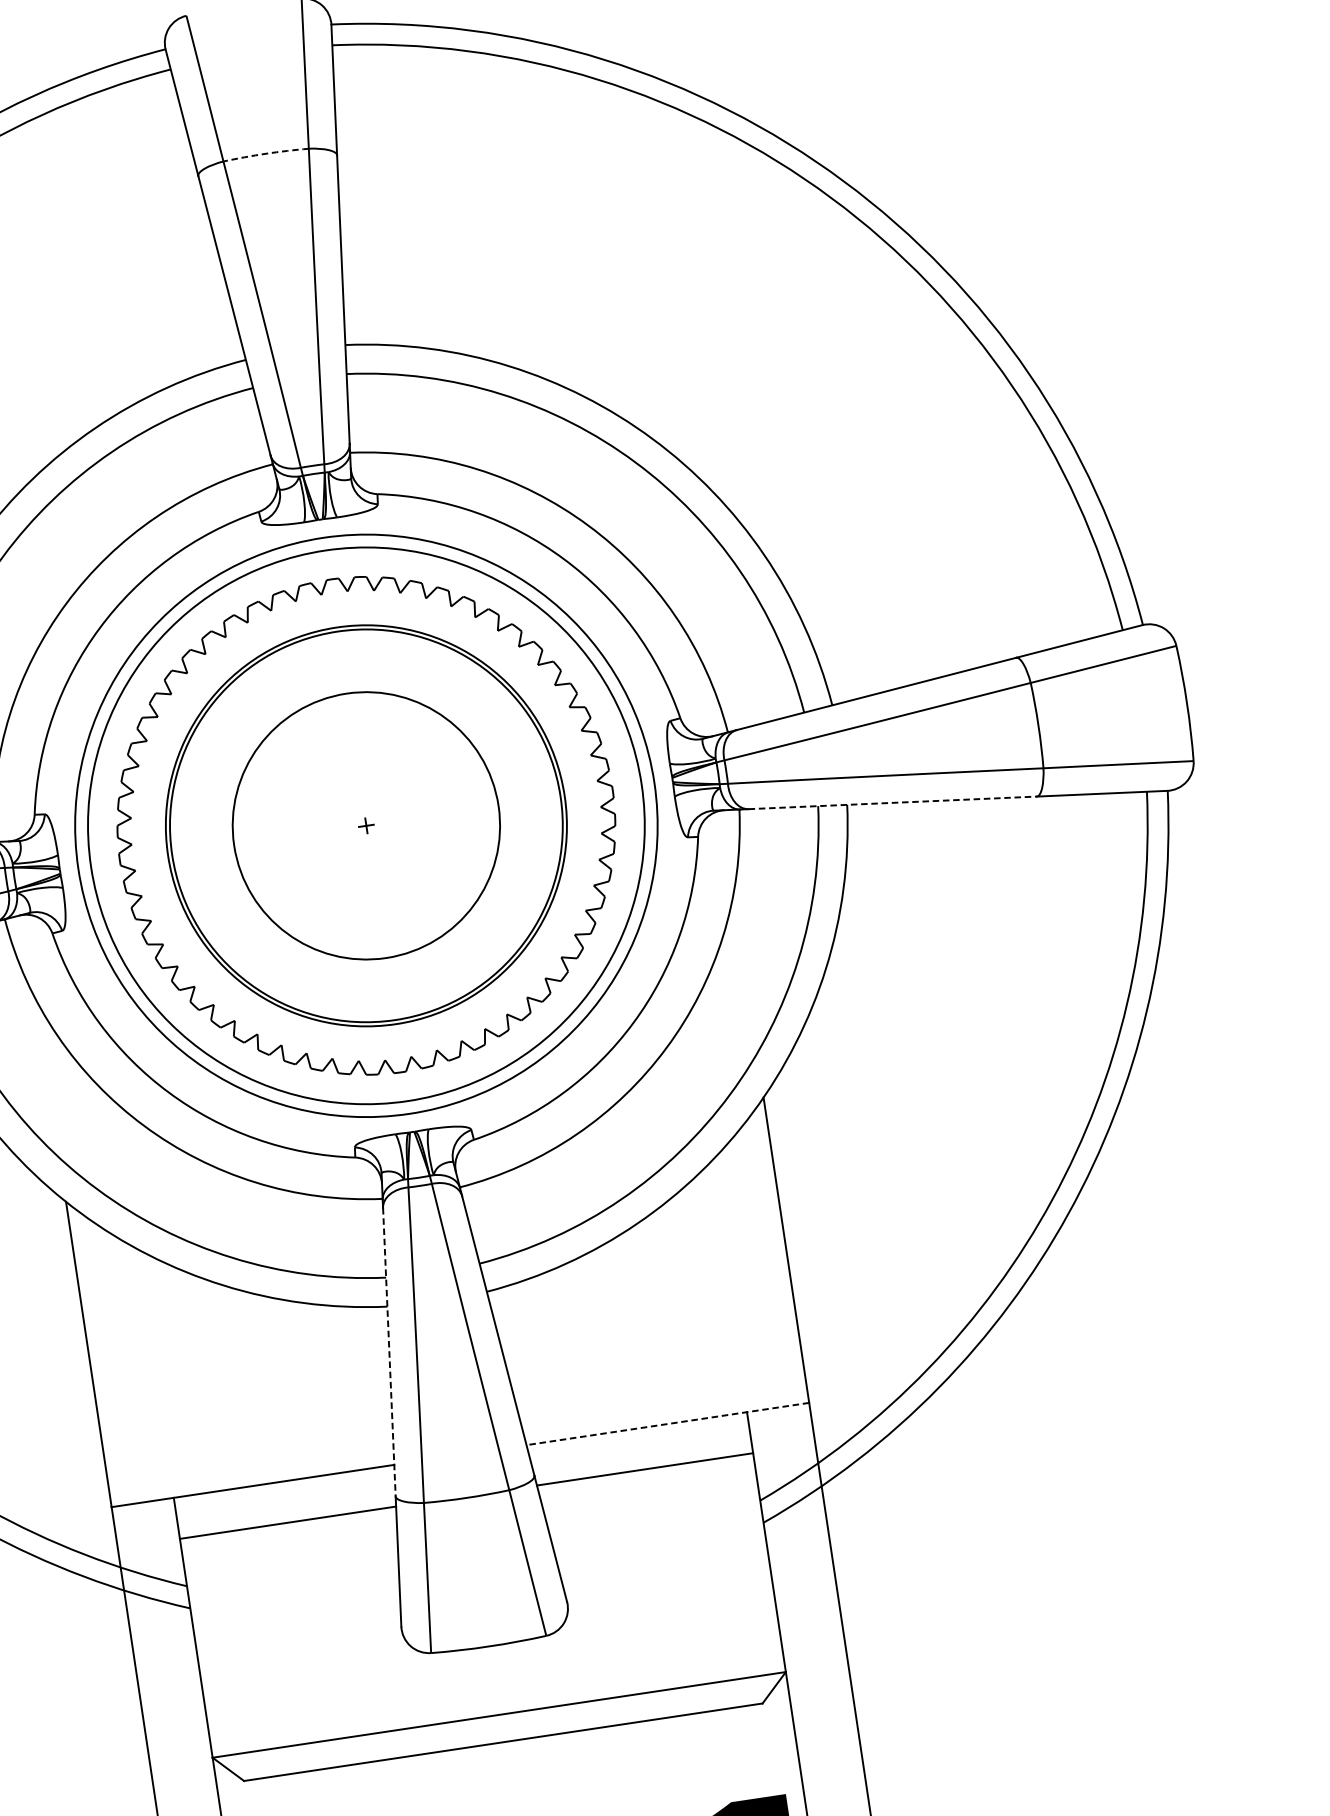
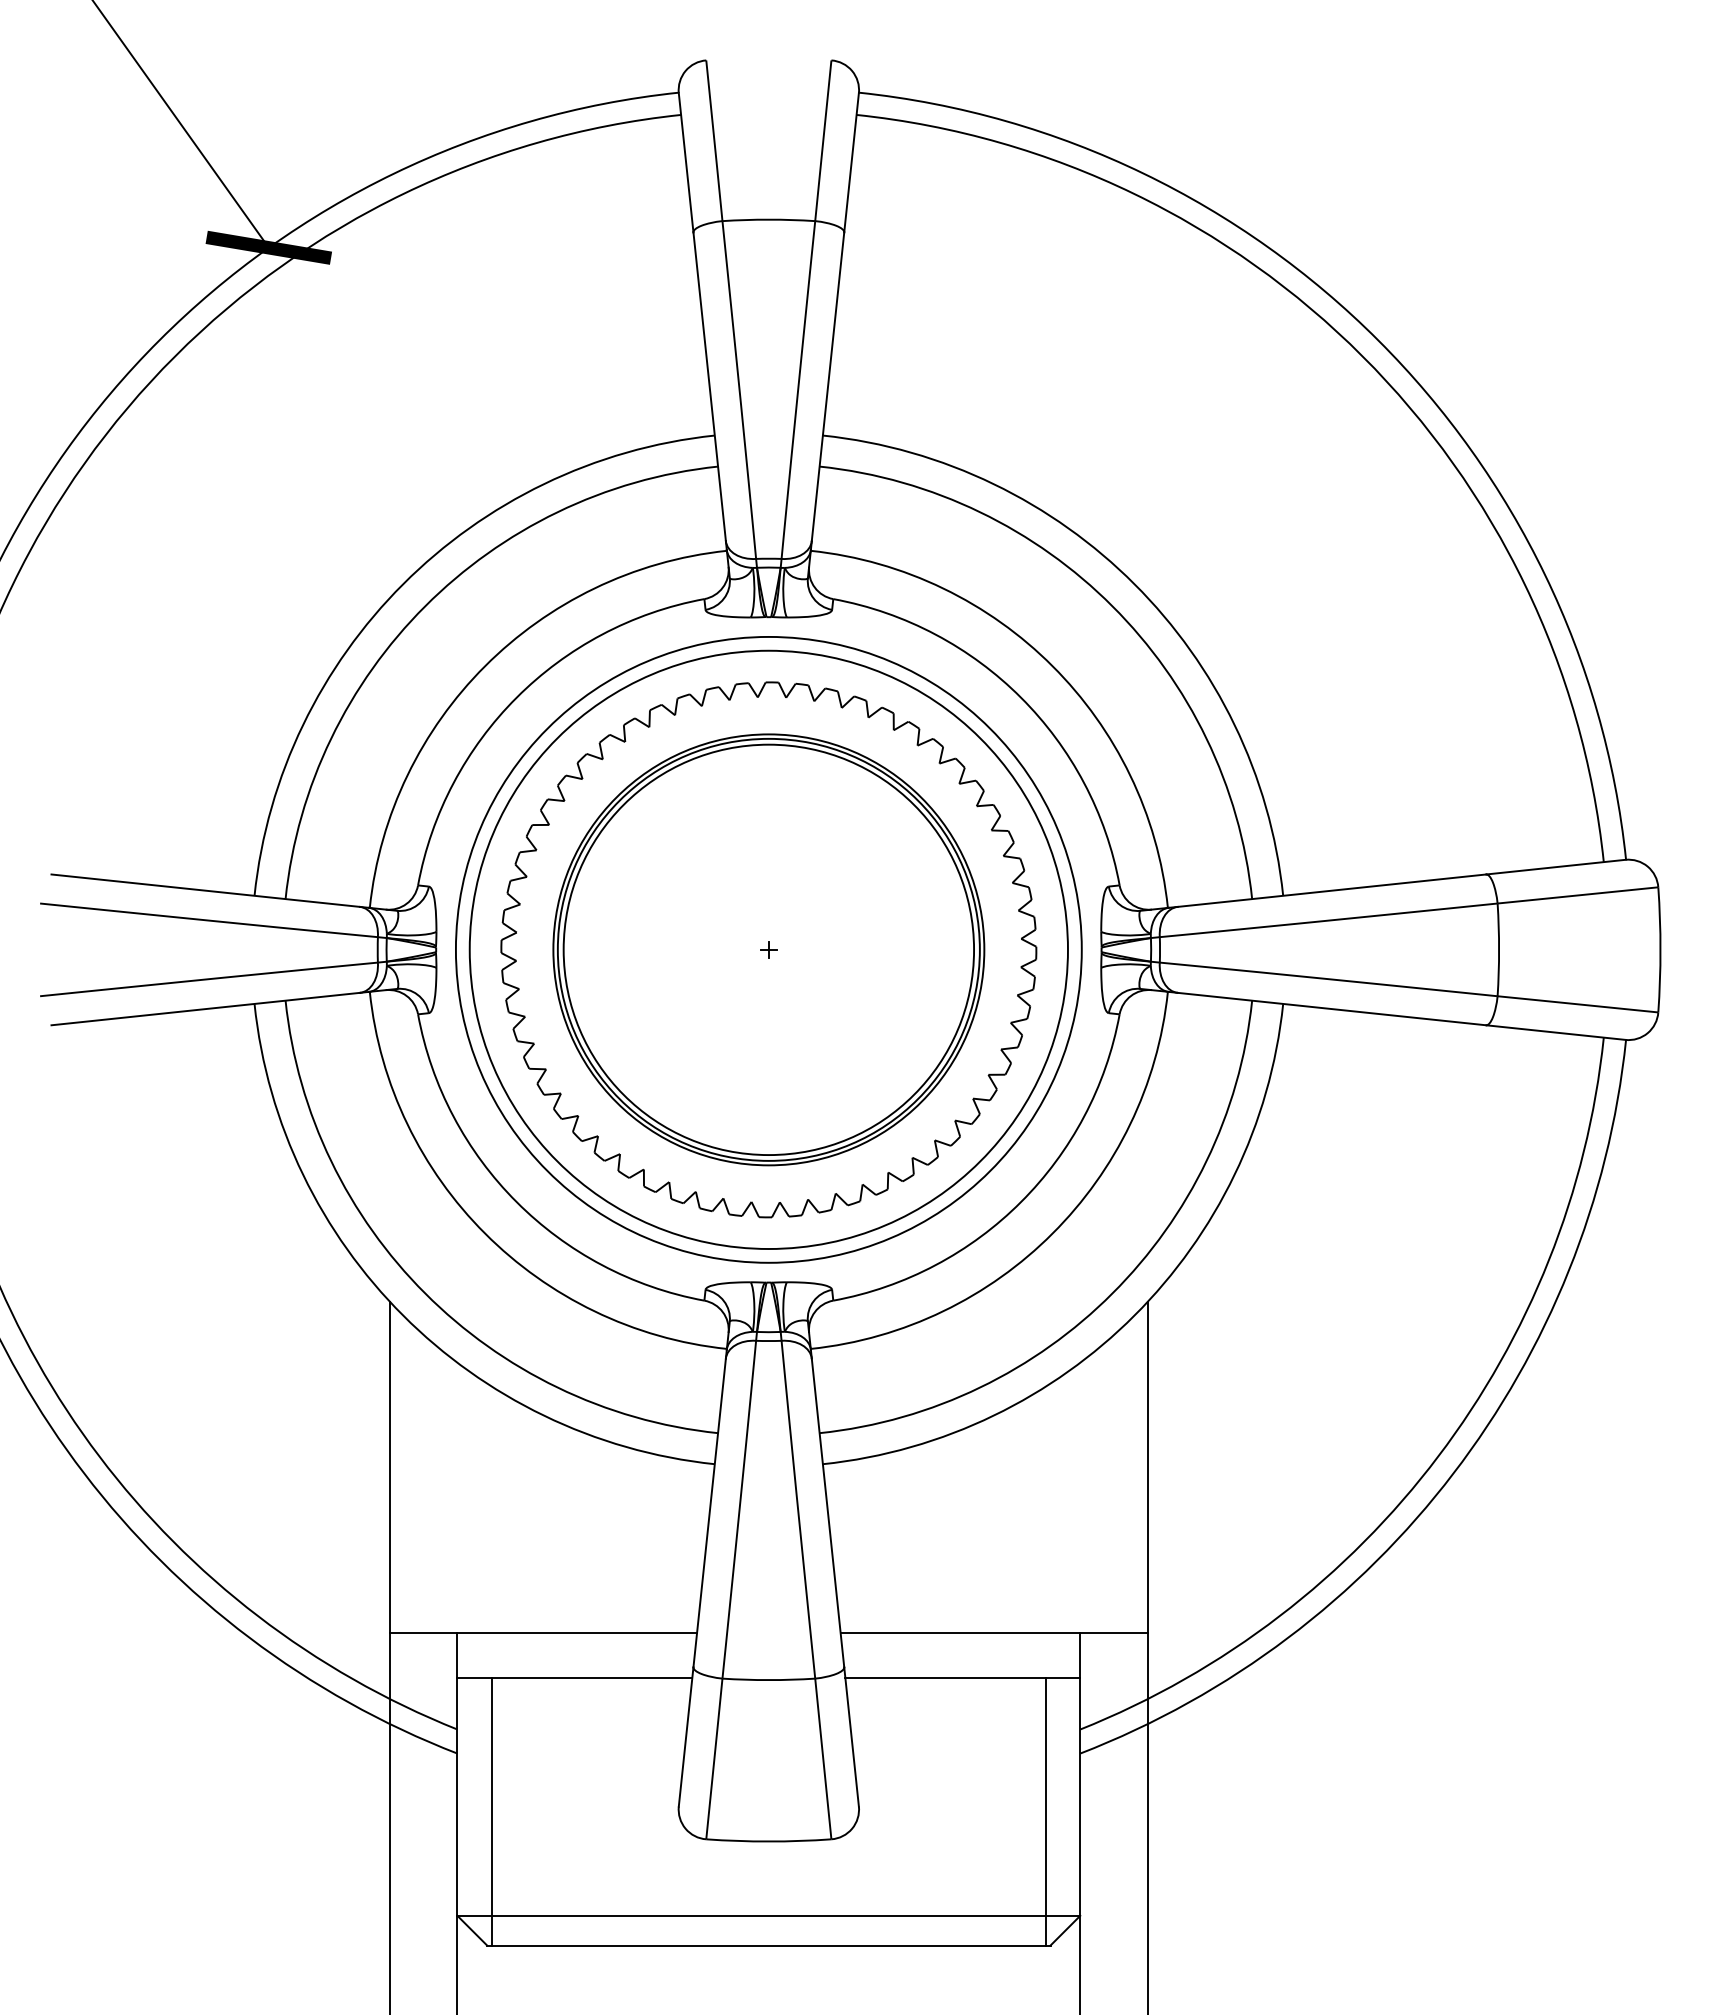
arc: (265, 153) -> (768, 219), dashed -> solid
line: (893, 803) -> (1332, 1009), dashed -> solid
circle: (366, 825) -> (768, 949), size x1.43
line: (389, 1352) -> (709, 1513), dashed -> solid
line: (668, 1424) -> (994, 1633), dashed -> solid
line: (739, 1580) -> (1045, 1811), added
line: (229, 1657) -> (491, 1811), added

